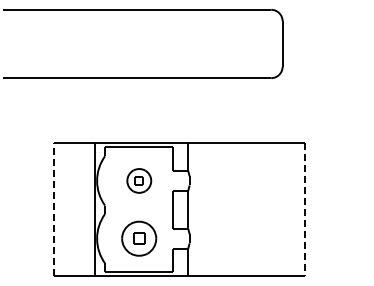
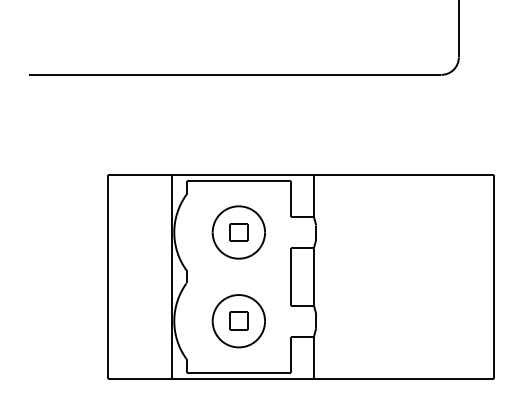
part: (139, 180) -> (239, 231), size x1.43
line: (53, 209) -> (107, 276), dashed -> solid
line: (305, 210) -> (493, 277), dashed -> solid

